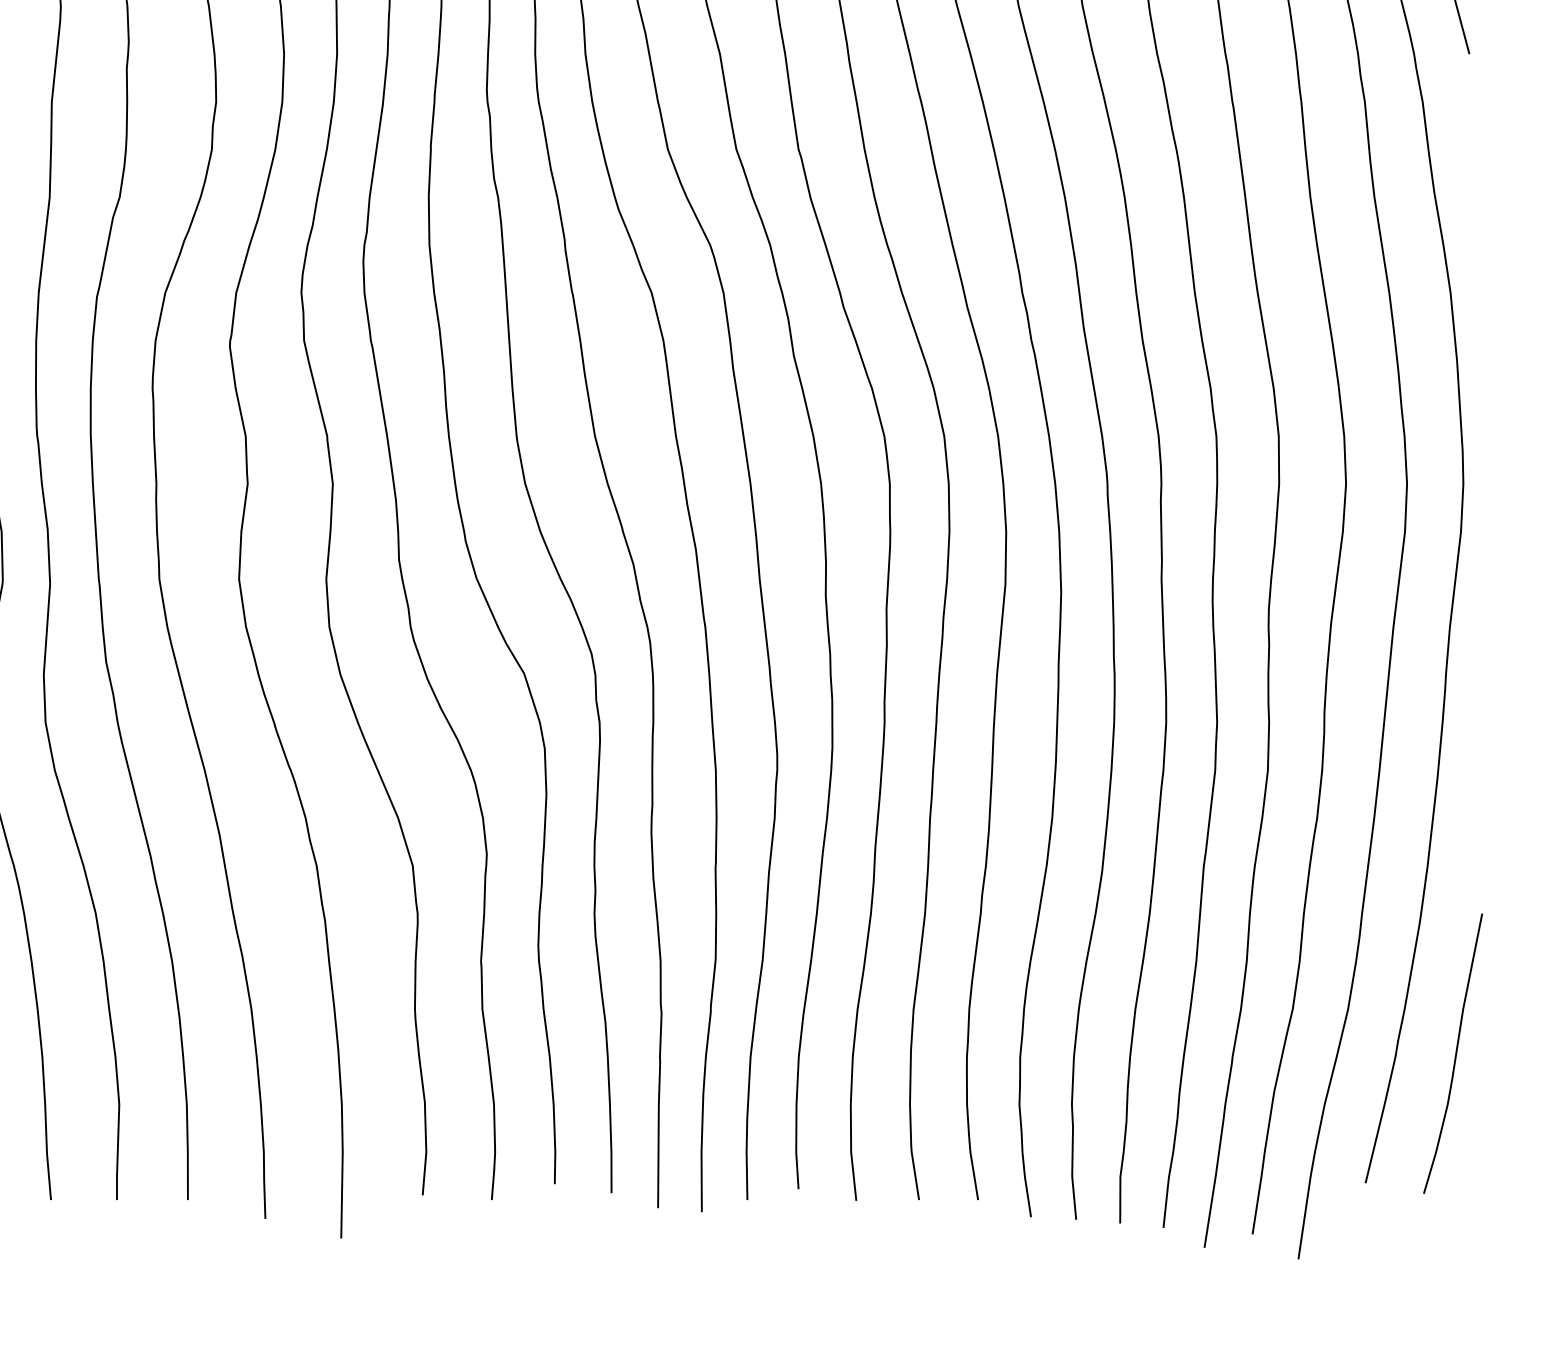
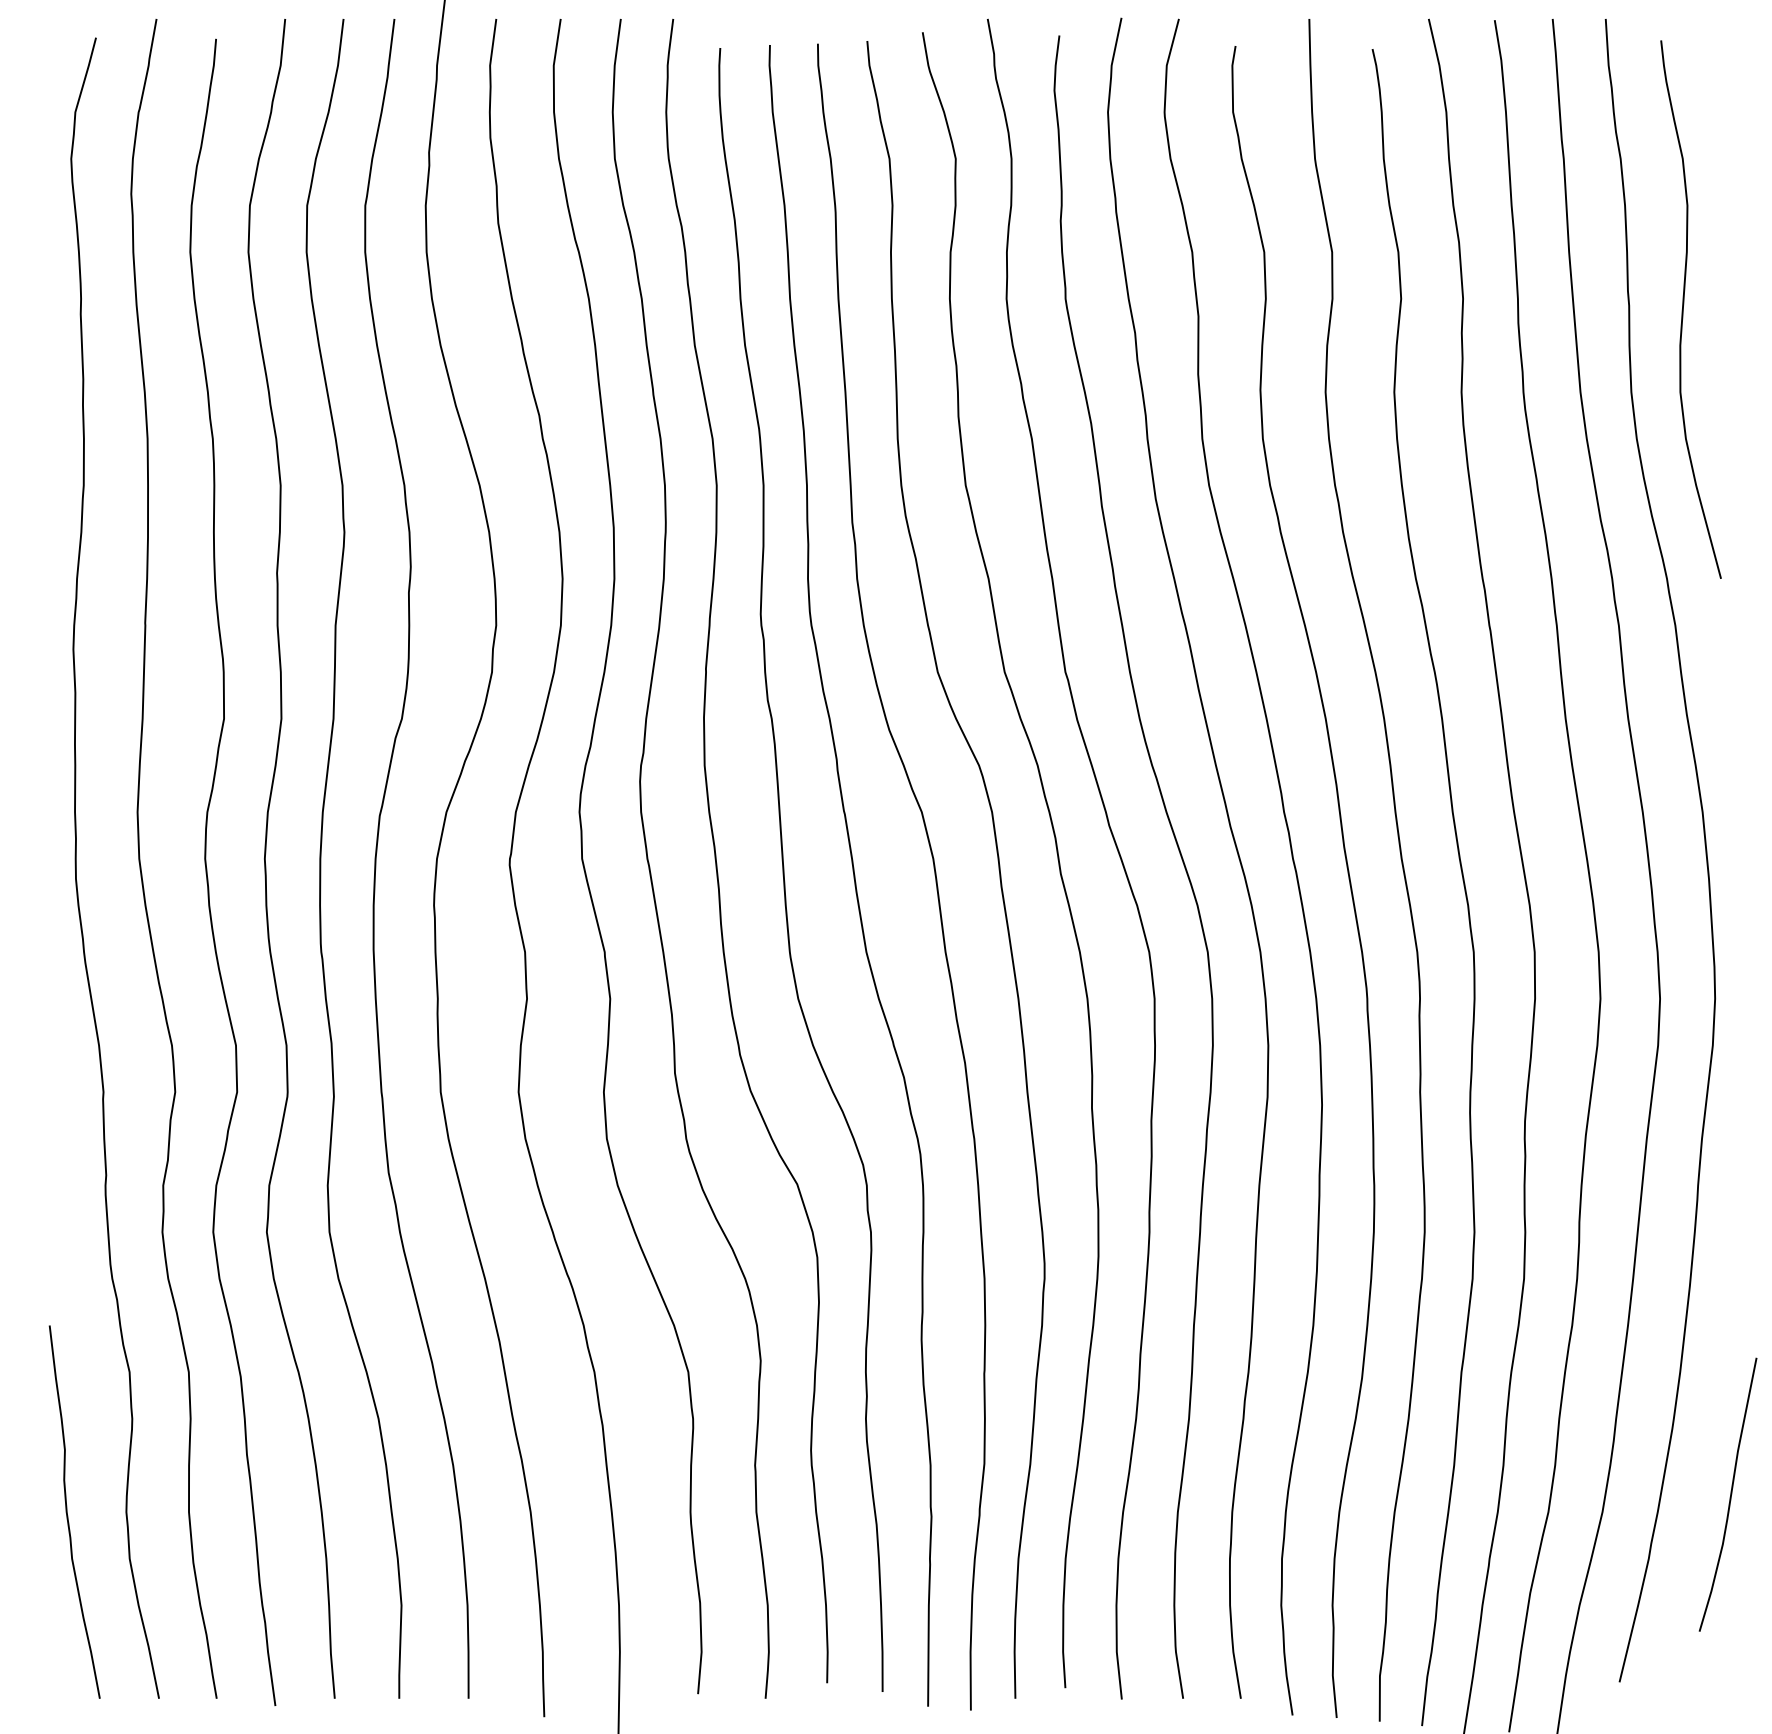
curve: (1455, 1053) -> (1730, 1494), moved

